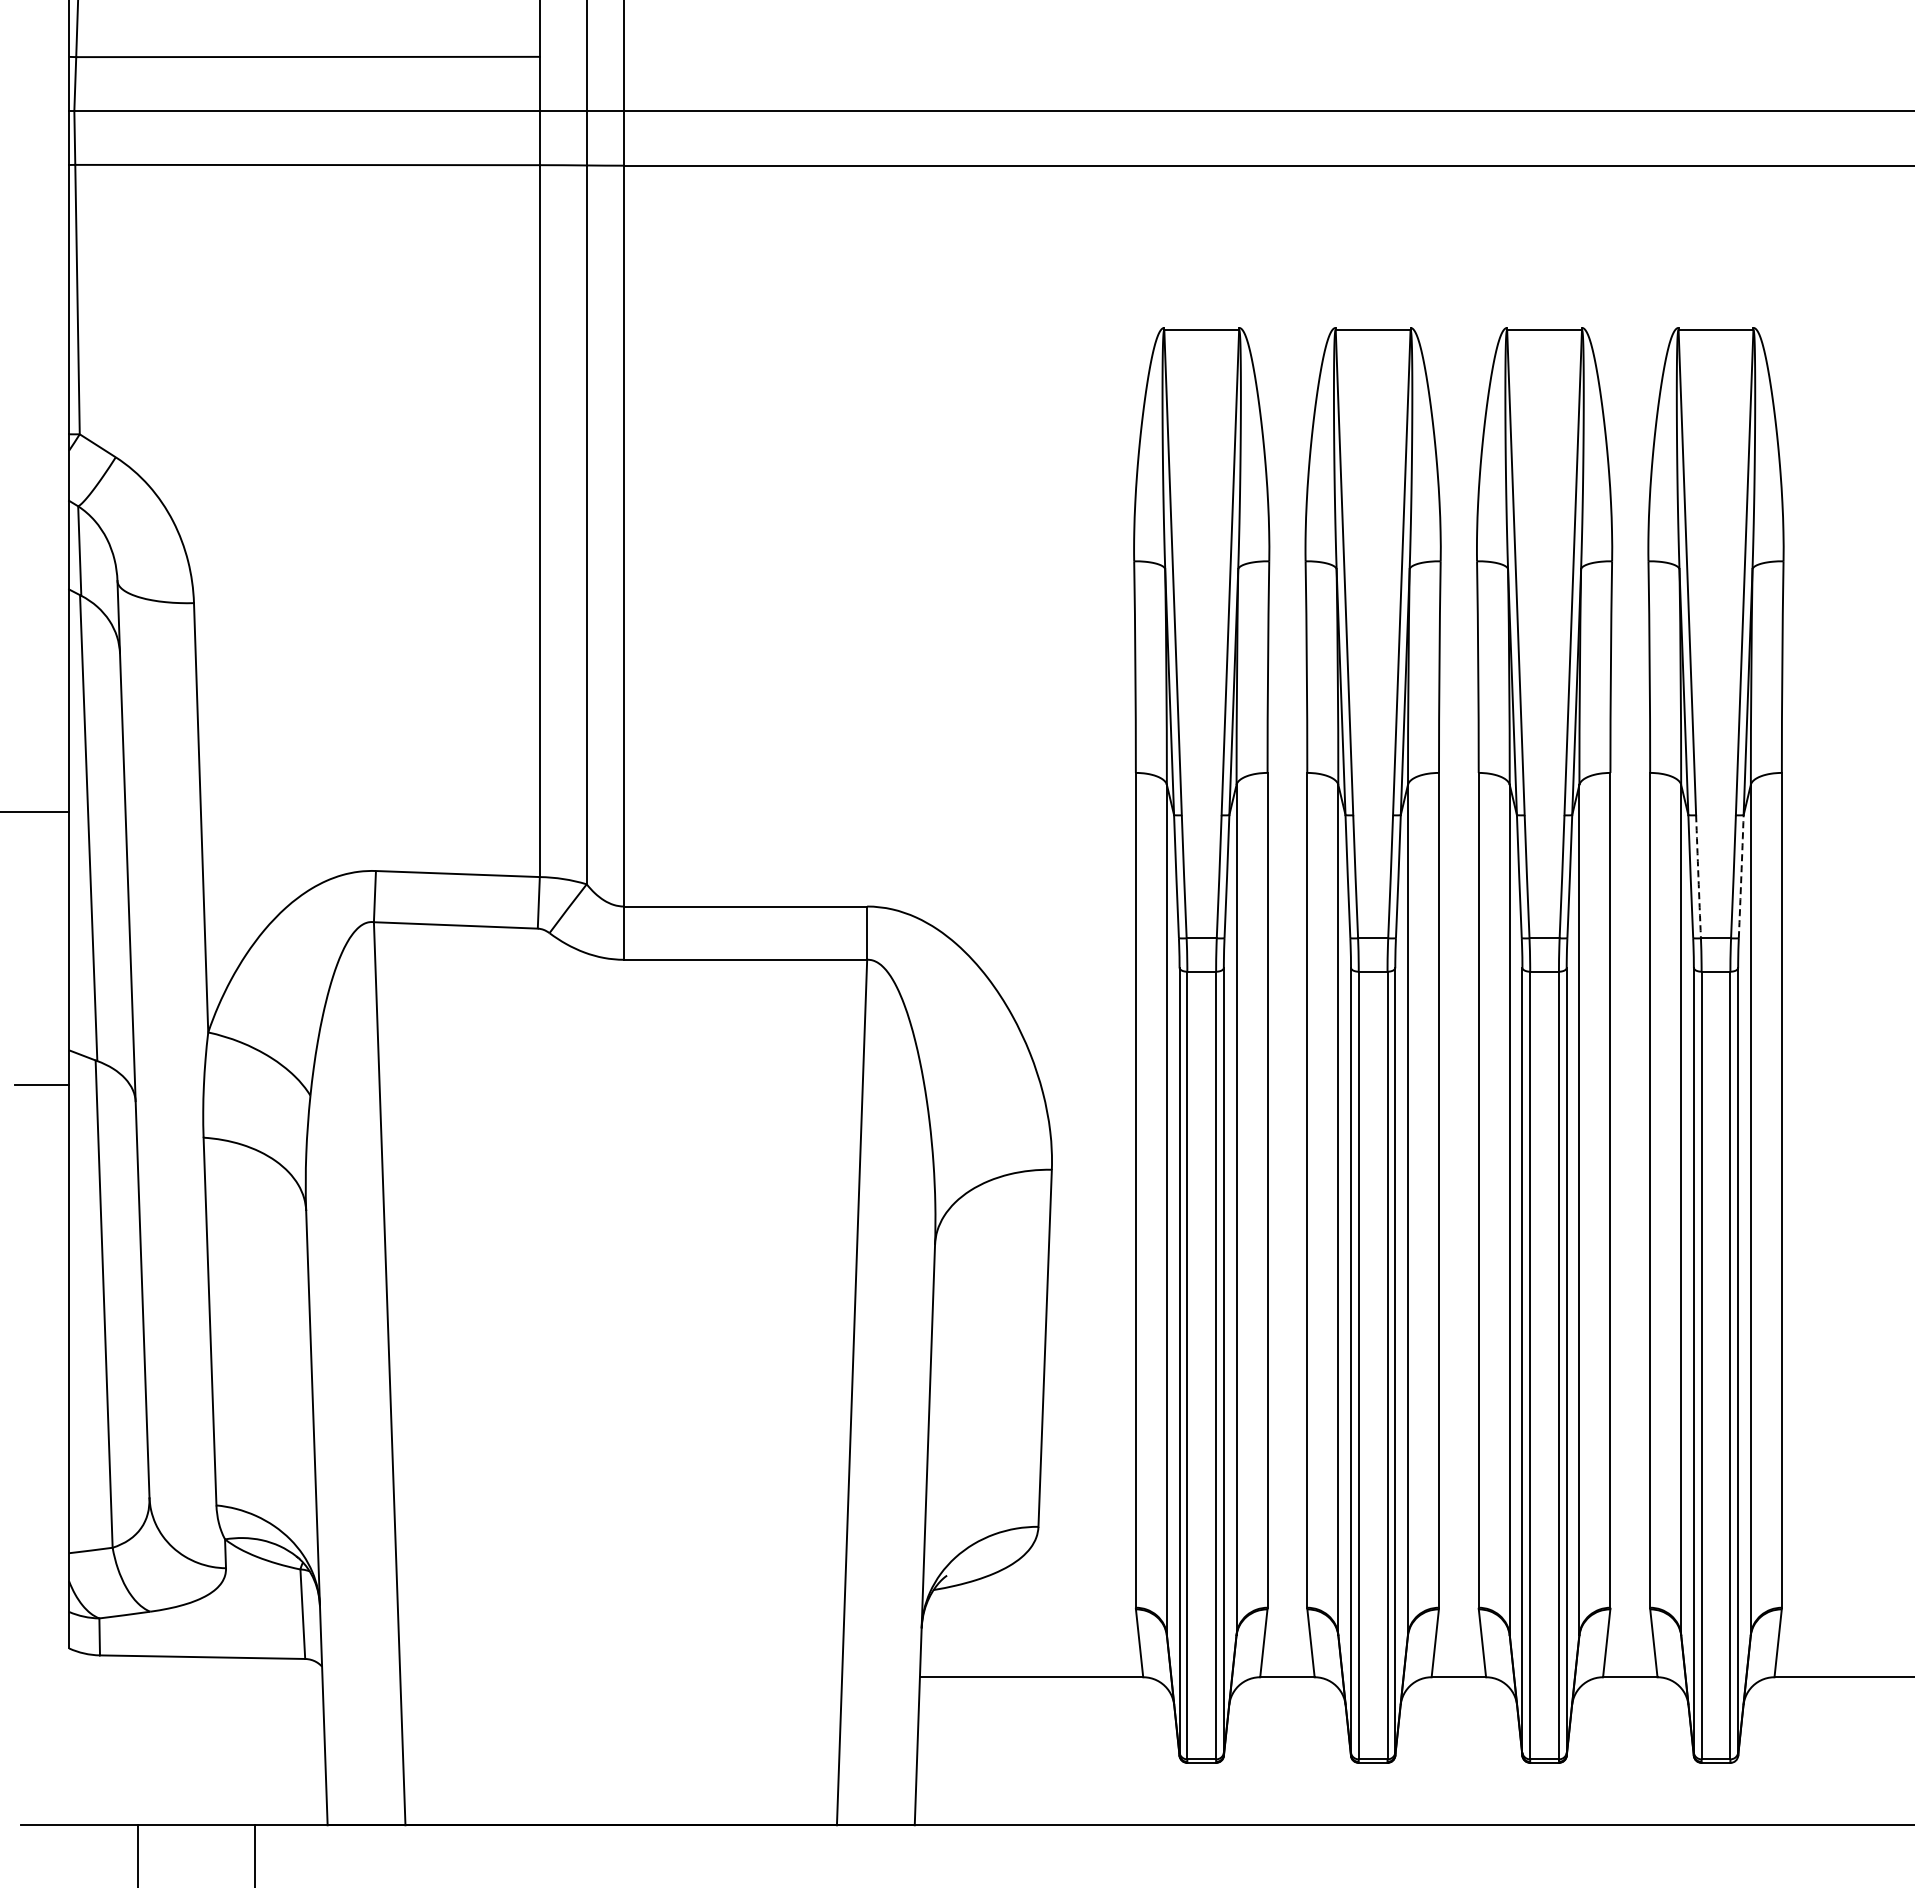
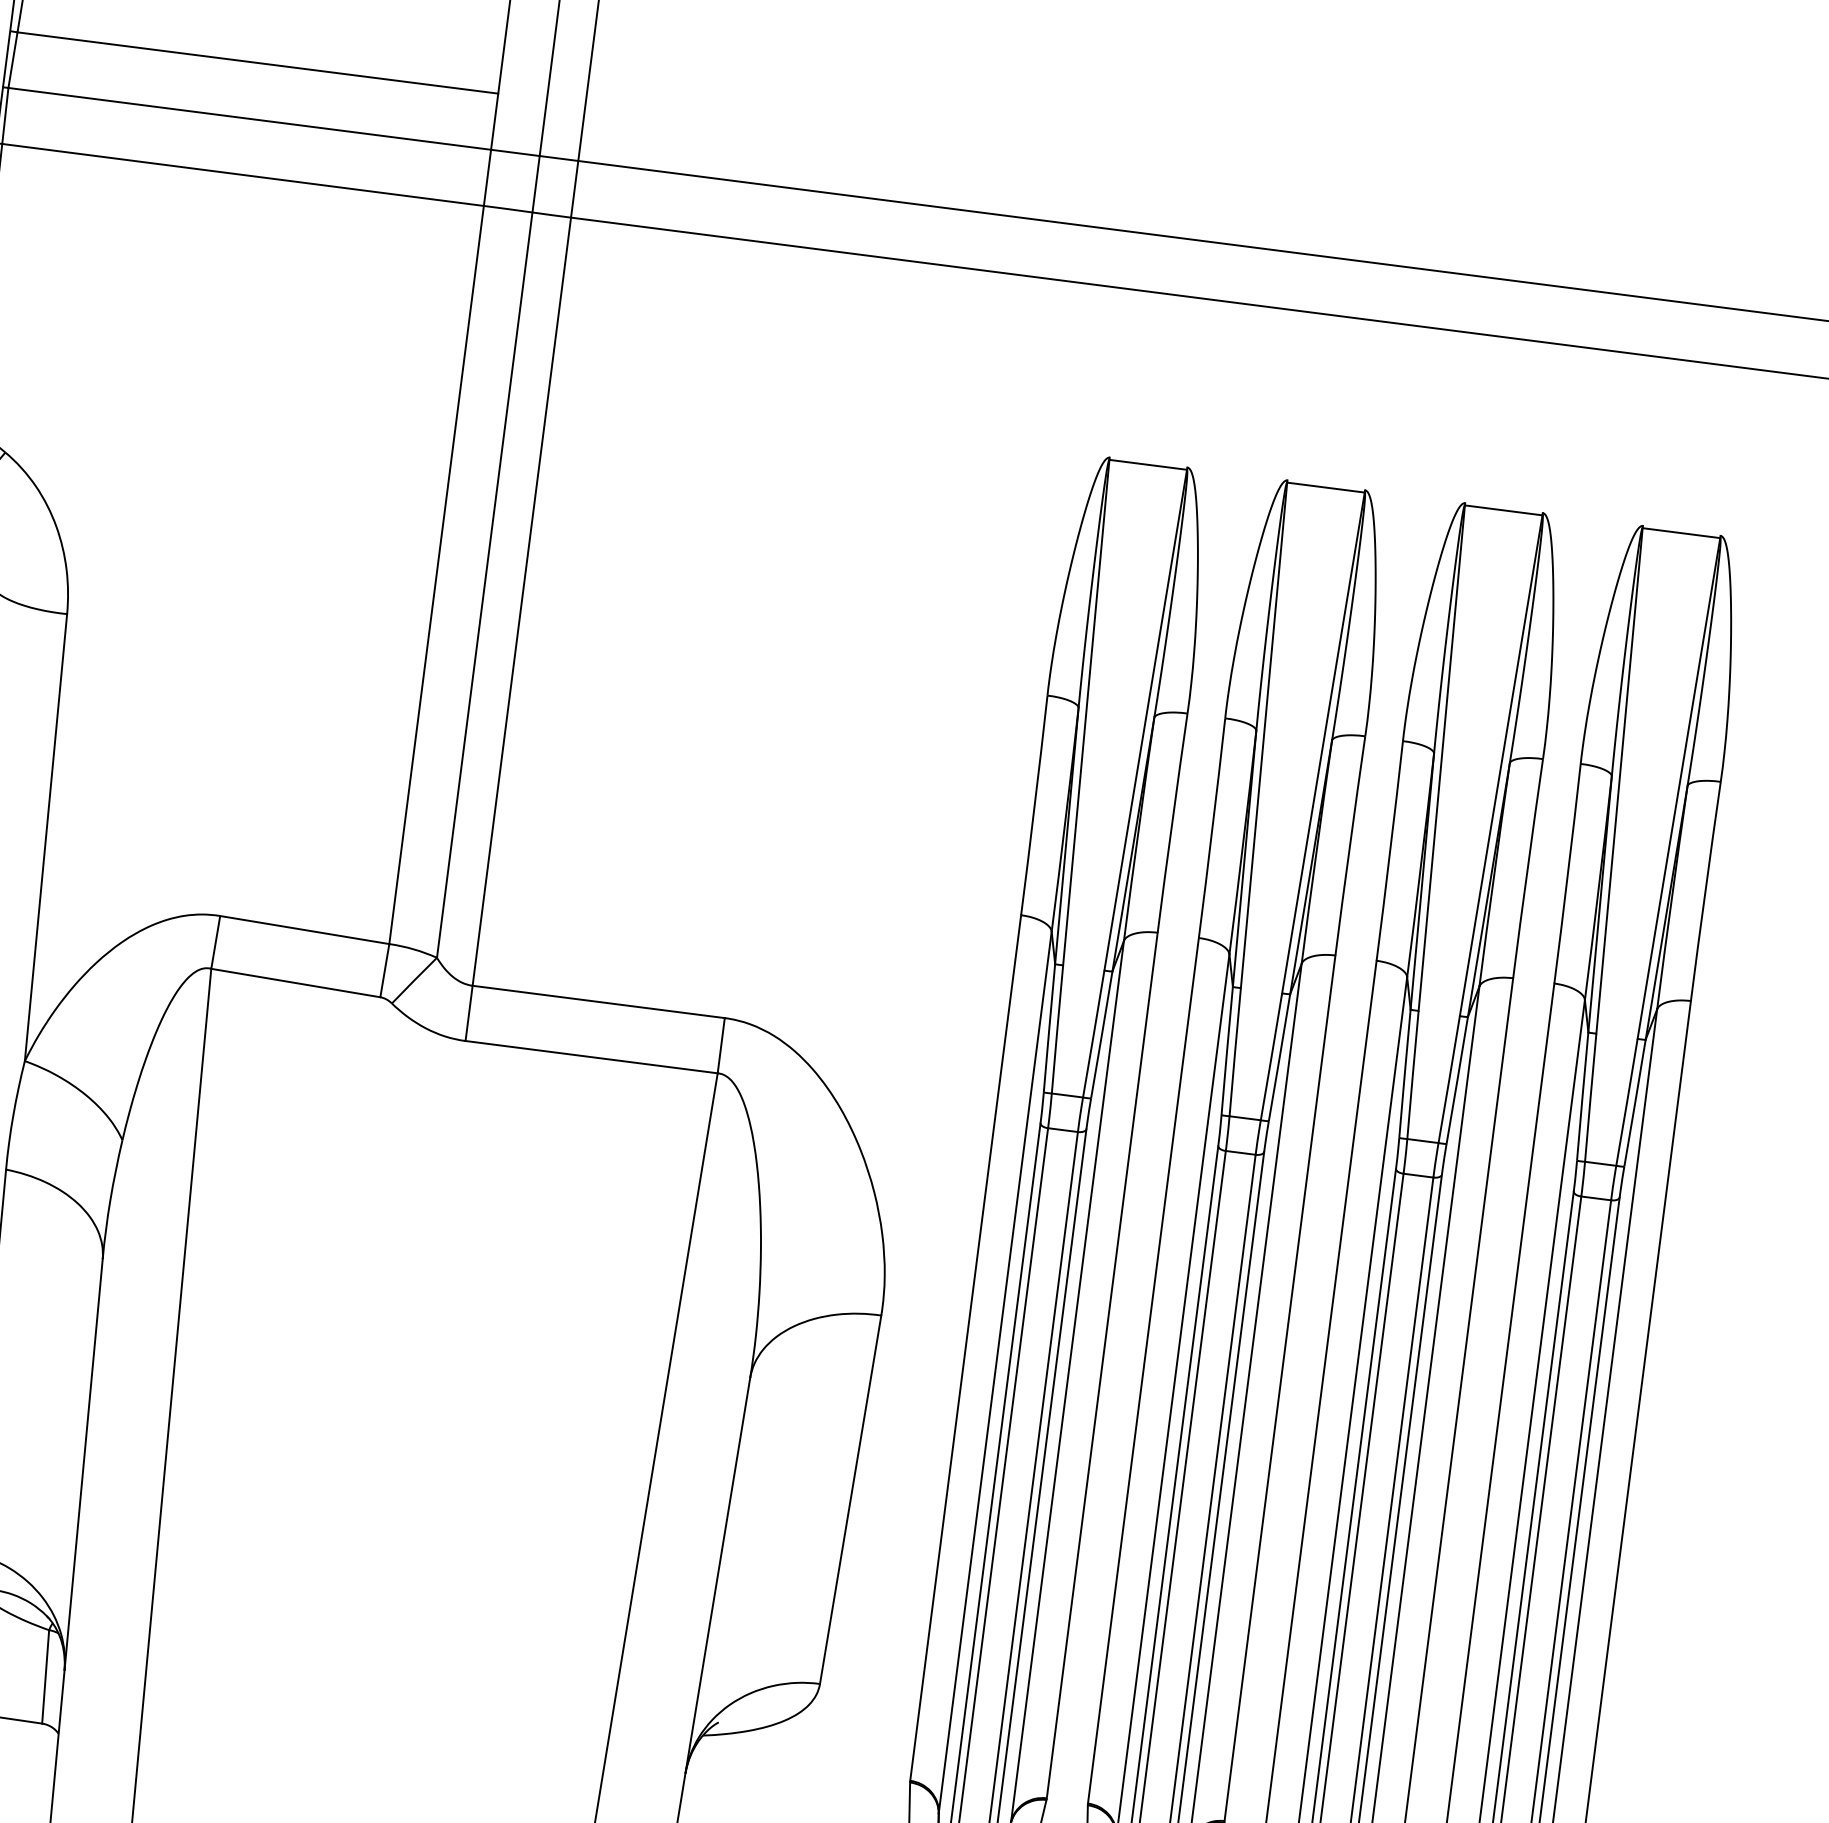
arc: (1698, 876) -> (1590, 1097), dashed -> solid
arc: (1741, 876) -> (1635, 1103), dashed -> solid

